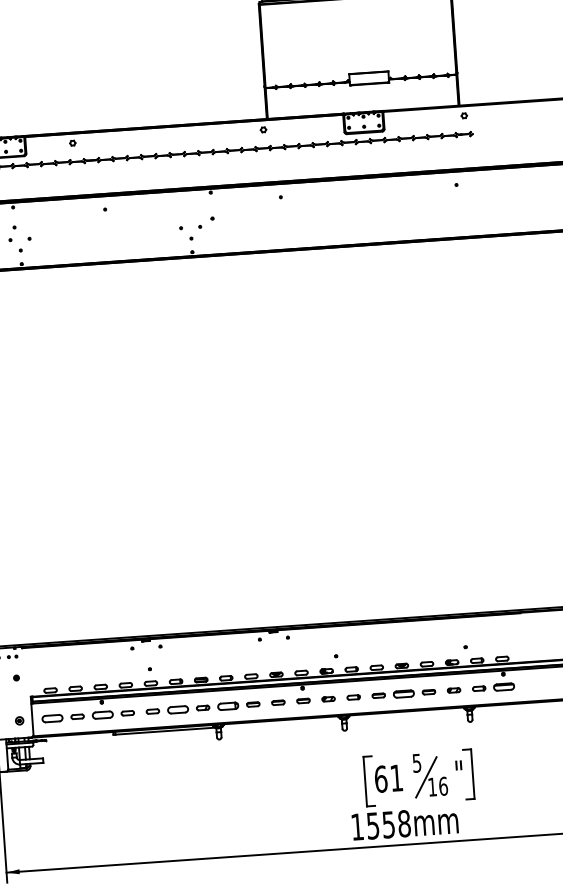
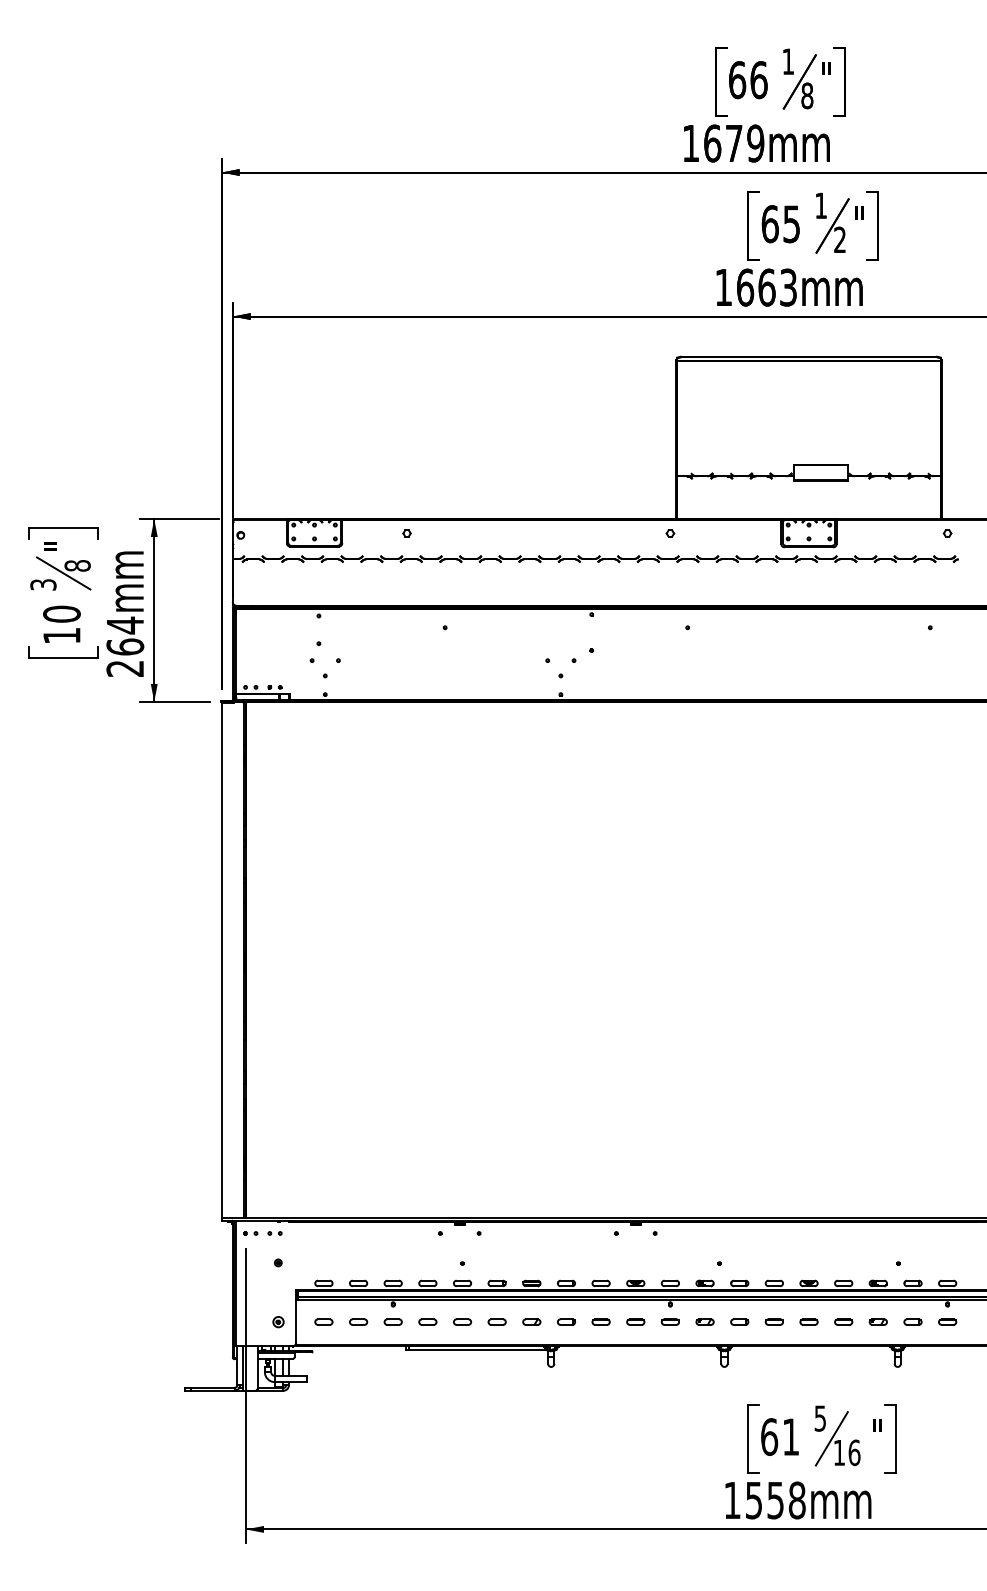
part: (504, 686) -> (947, 1321), size x0.62
part: (403, 693) -> (808, 1321), size x0.62
part: (228, 705) -> (566, 1321), size x0.62
part: (177, 709) -> (496, 1321), size x0.62
part: (102, 714) -> (392, 1321), size x0.62
part: (52, 718) -> (323, 1321), size x0.62

